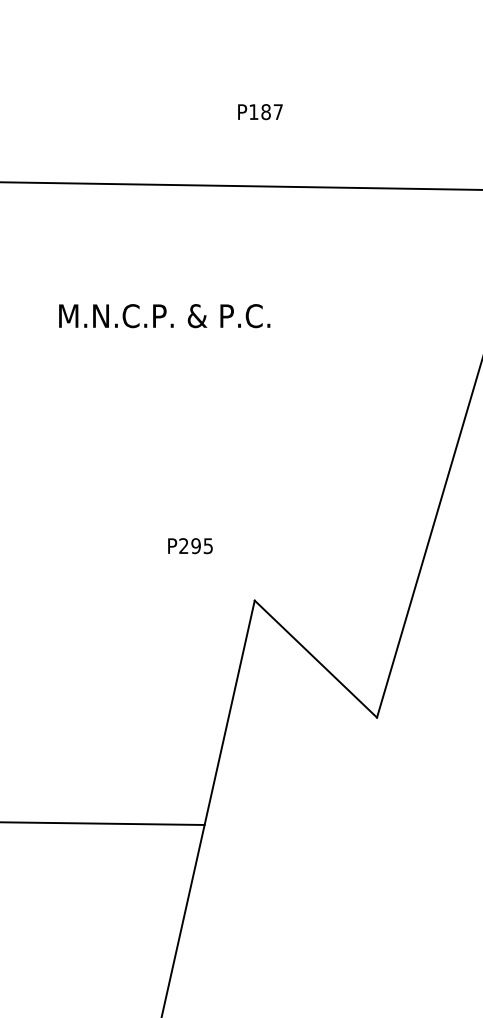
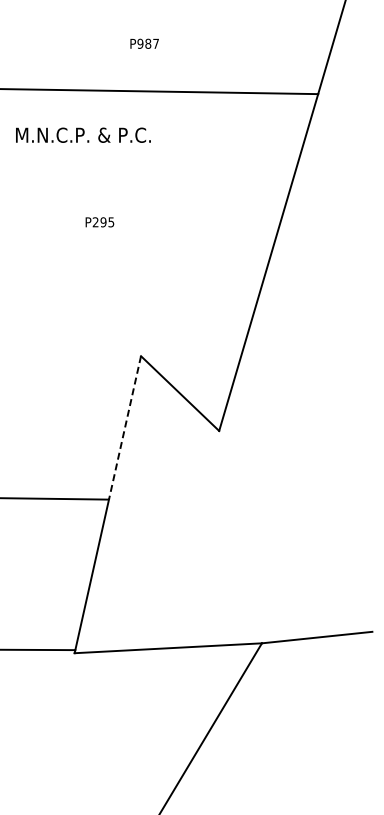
text: (253, 111) -> (140, 43), P187 -> P987
text: (164, 314) -> (83, 134), moved
text: (189, 546) -> (99, 222), moved
line: (228, 713) -> (124, 428), solid -> dashed

